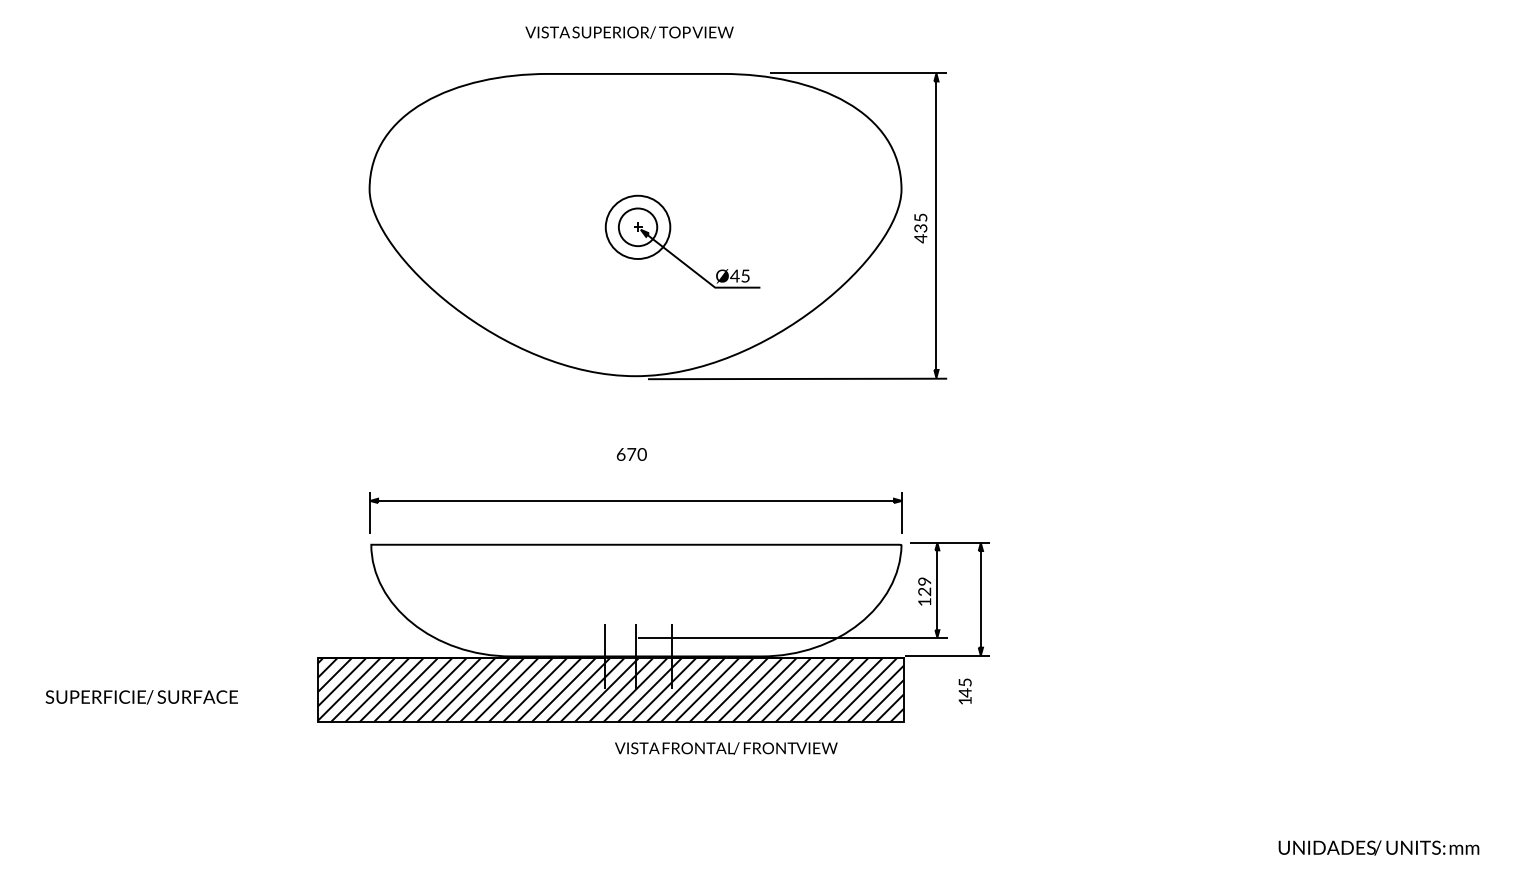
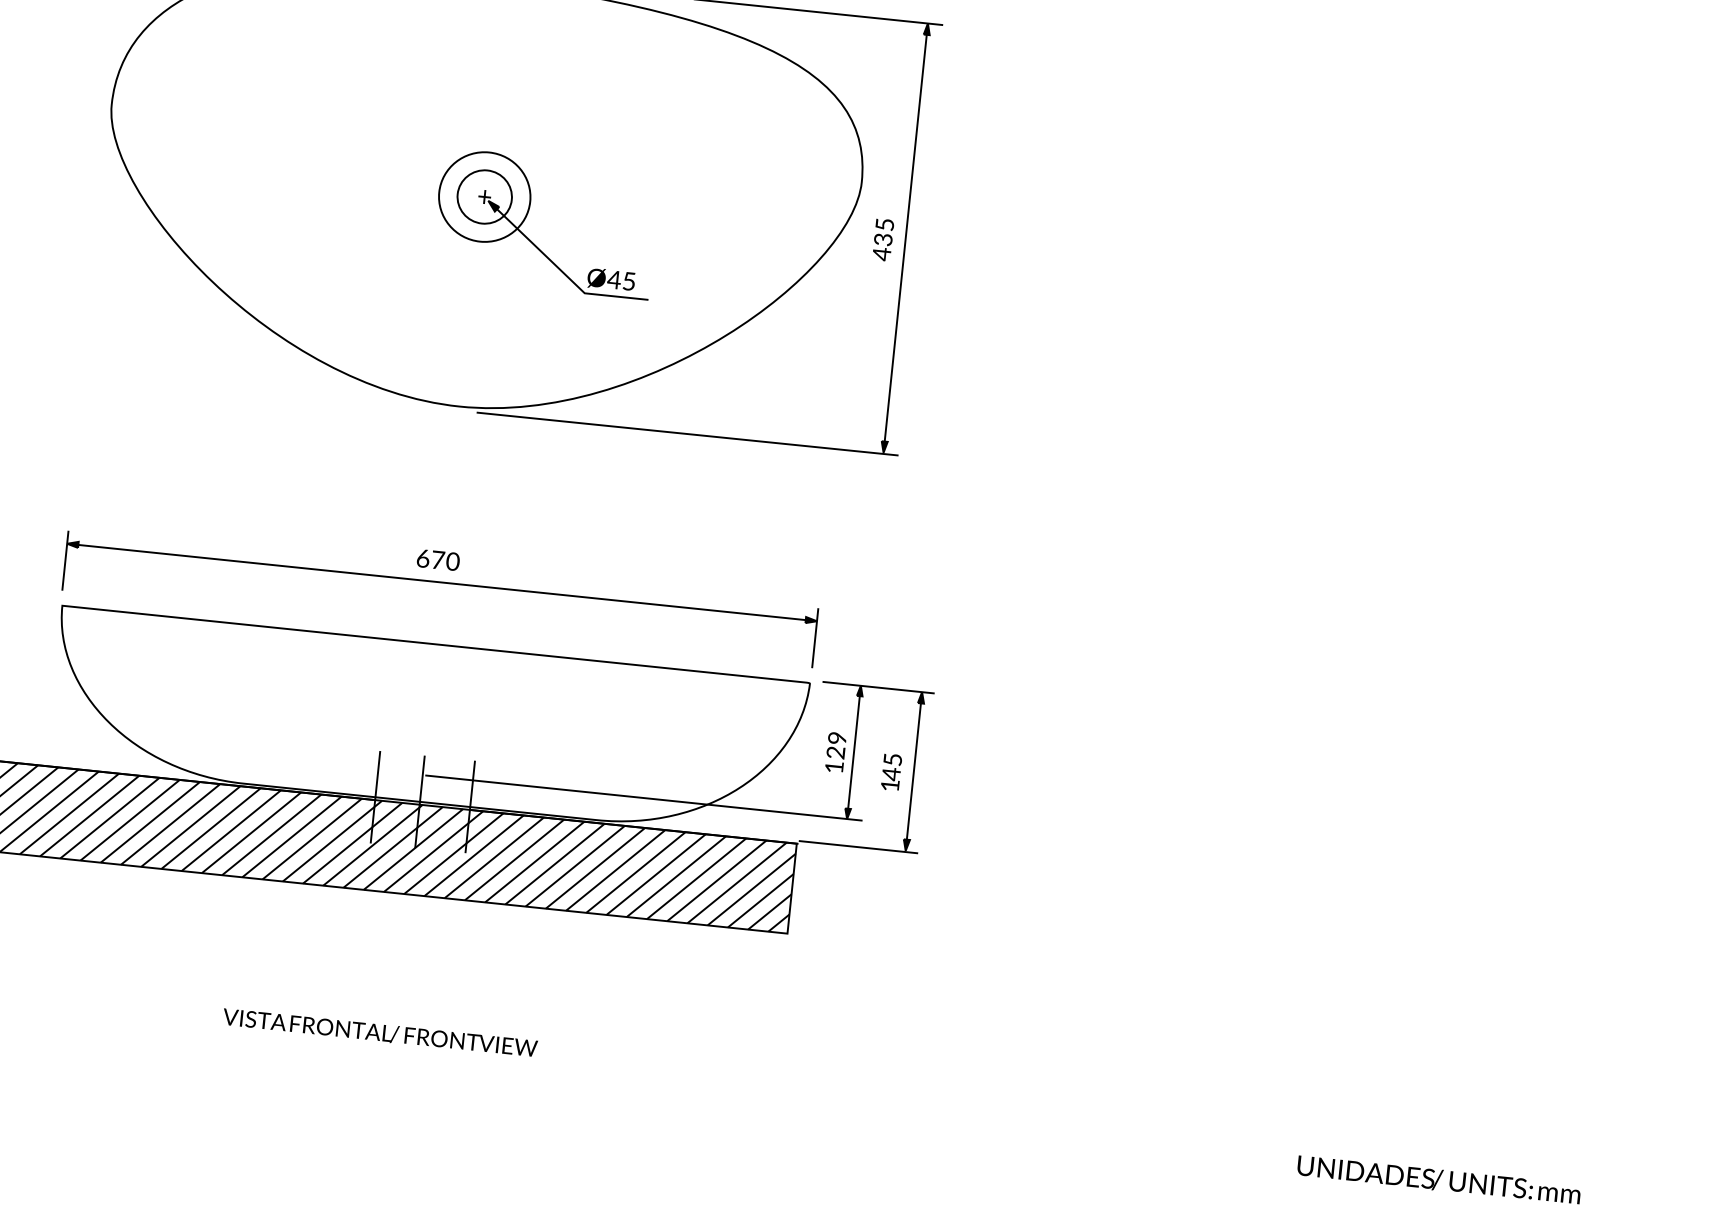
text: (631, 454) -> (437, 560), moved
text: (964, 691) -> (890, 772), moved
text: (726, 748) -> (380, 1033), moved

